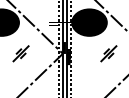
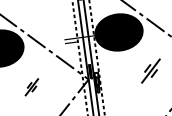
part: (20, 53) -> (31, 86), size x0.7

